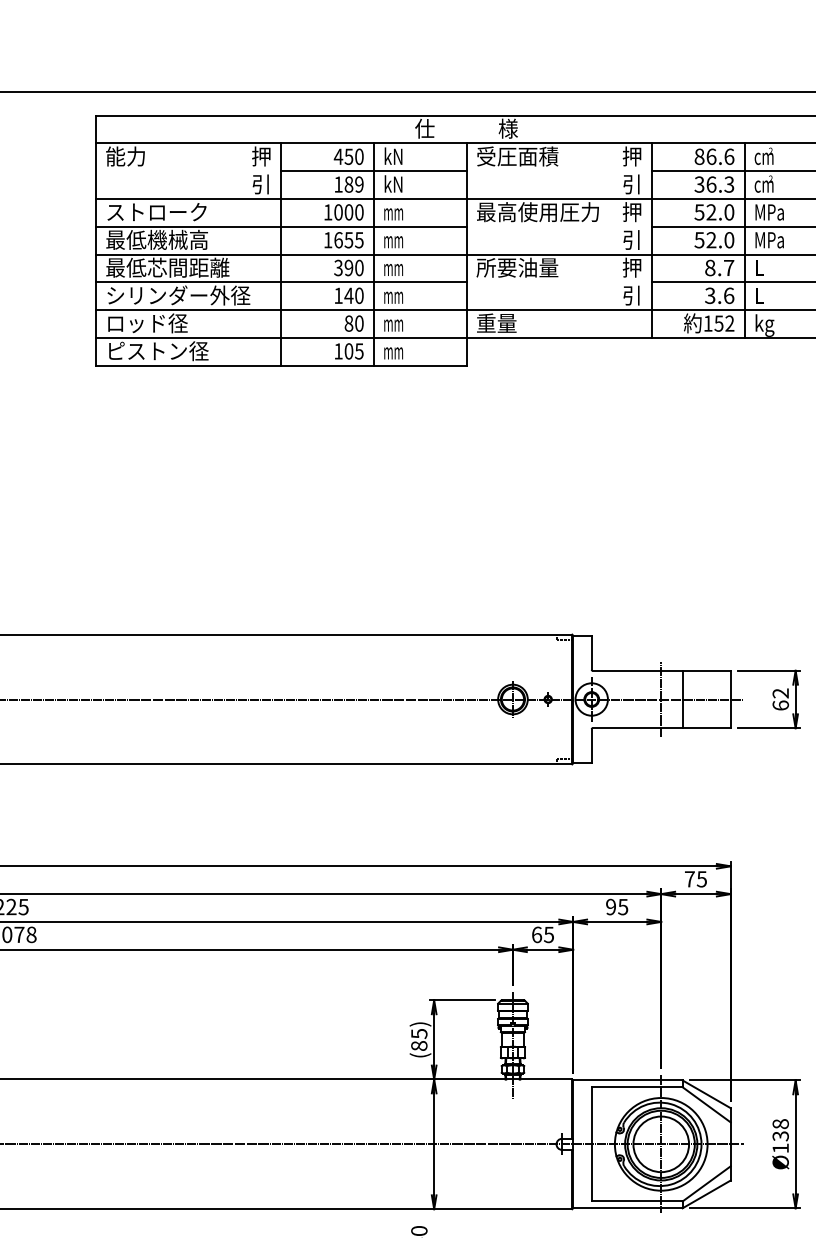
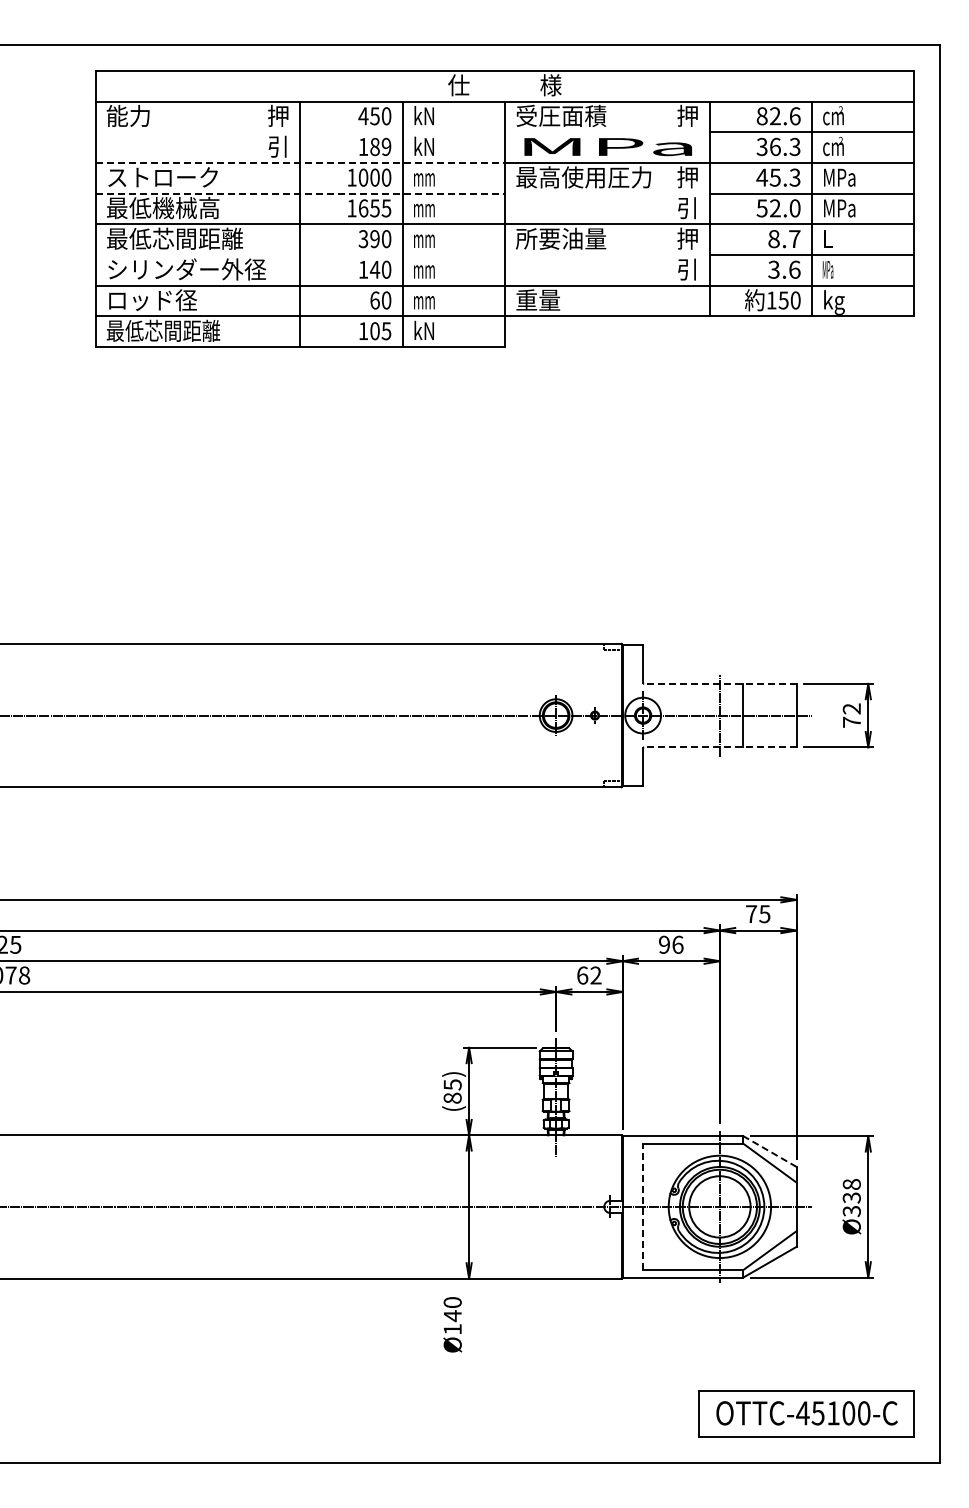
text: (711, 157) -> (775, 116), 86.6 -> 82.6
line: (373, 171) -> (402, 132), removed
text: (561, 184) -> (609, 146), 引 -> MPa
line: (281, 198) -> (300, 162), solid -> dashed
text: (714, 212) -> (778, 177), 52.0 -> 45.3
line: (281, 226) -> (300, 193), solid -> dashed
line: (280, 282) -> (299, 255), removed
text: (758, 295) -> (827, 269), L -> MPa
text: (348, 323) -> (374, 300), 80 -> 60
text: (729, 323) -> (795, 300), 152 -> 150
text: (393, 349) -> (424, 329), mm -> kN
text: (157, 350) -> (163, 330), ピストン径 -> 最低芯間距離
line: (660, 670) -> (719, 683), solid -> dashed
text: (780, 704) -> (851, 721), 62 -> 72
line: (660, 728) -> (719, 747), solid -> dashed
text: (622, 906) -> (677, 944), 95 -> 96
text: (548, 934) -> (595, 975), 65 -> 62
line: (707, 1094) -> (770, 1151), solid -> dashed
line: (592, 1144) -> (643, 1206), solid -> dashed
text: (780, 1148) -> (851, 1211), Ø138 -> Ø338

